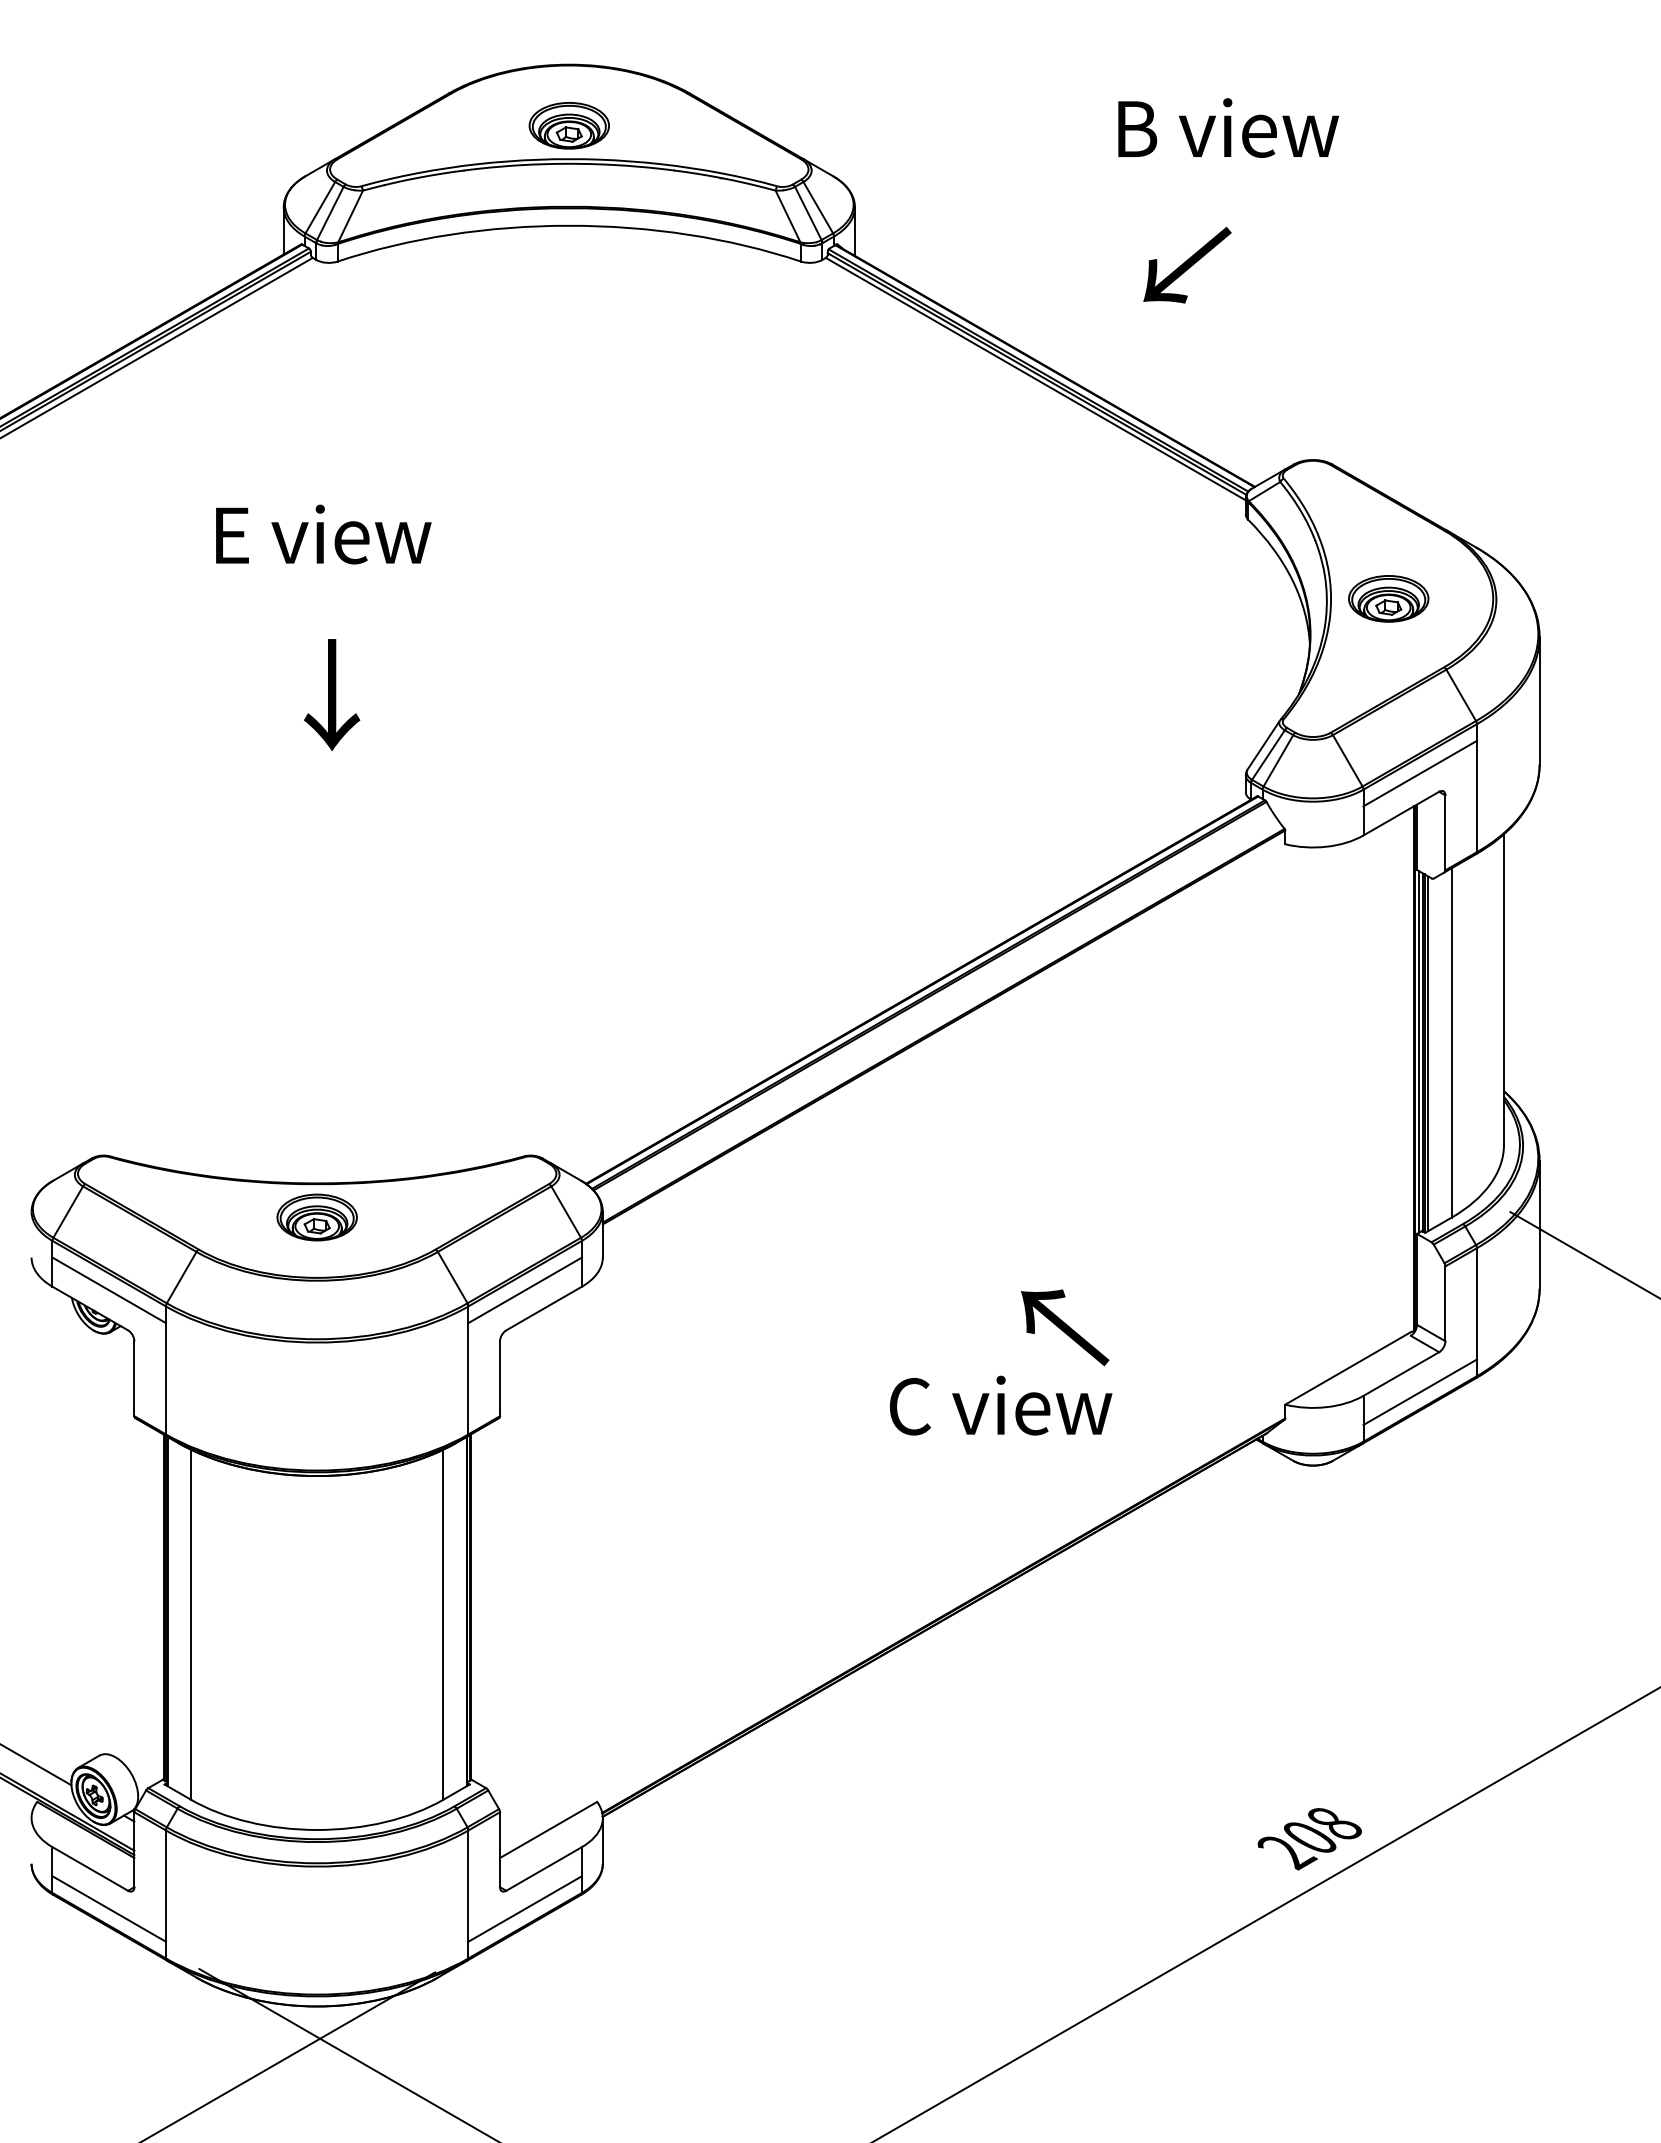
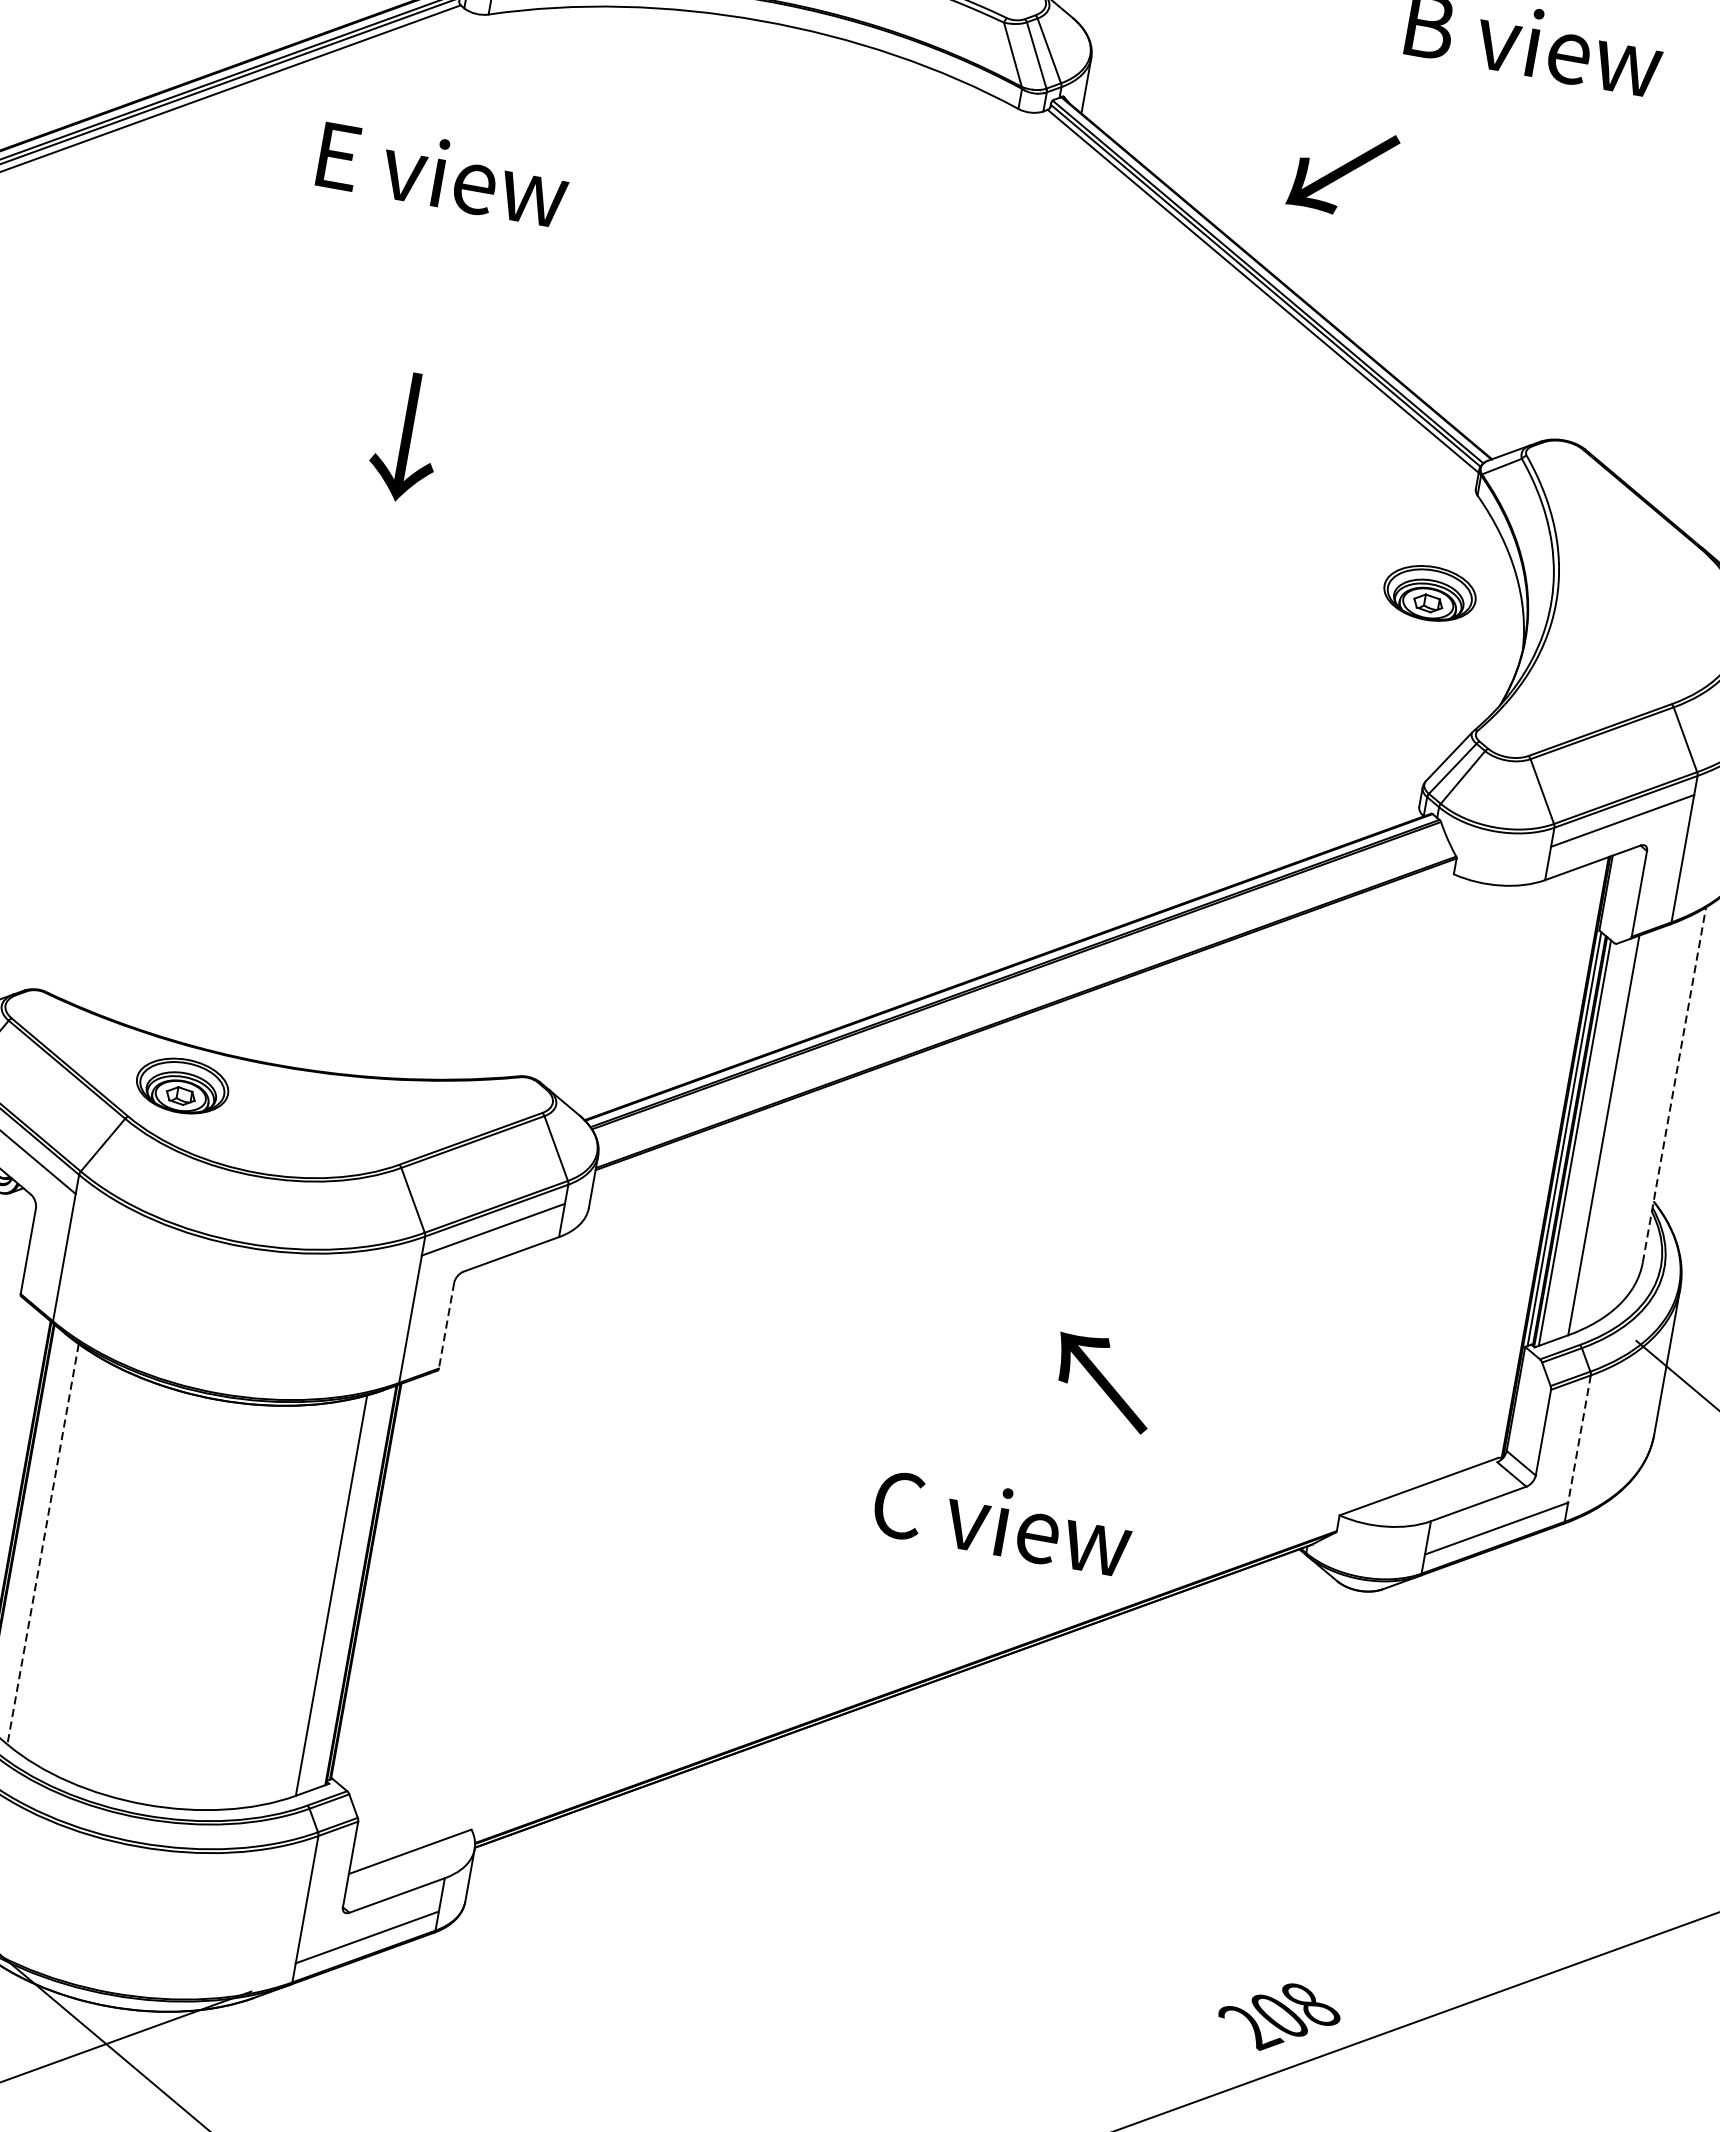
text: (1187, 264) -> (1343, 170), moved
text: (323, 534) -> (443, 174), moved
part: (1388, 598) -> (1429, 592), moved
text: (332, 695) -> (407, 437), moved
line: (1503, 989) -> (1673, 1084), solid -> dashed
part: (316, 1217) -> (181, 1085), moved
line: (1476, 1303) -> (1579, 1438), solid -> dashed
line: (500, 1379) -> (446, 1326), solid -> dashed
text: (1001, 1405) -> (1003, 1522), moved
line: (191, 1625) -> (43, 1545), solid -> dashed

